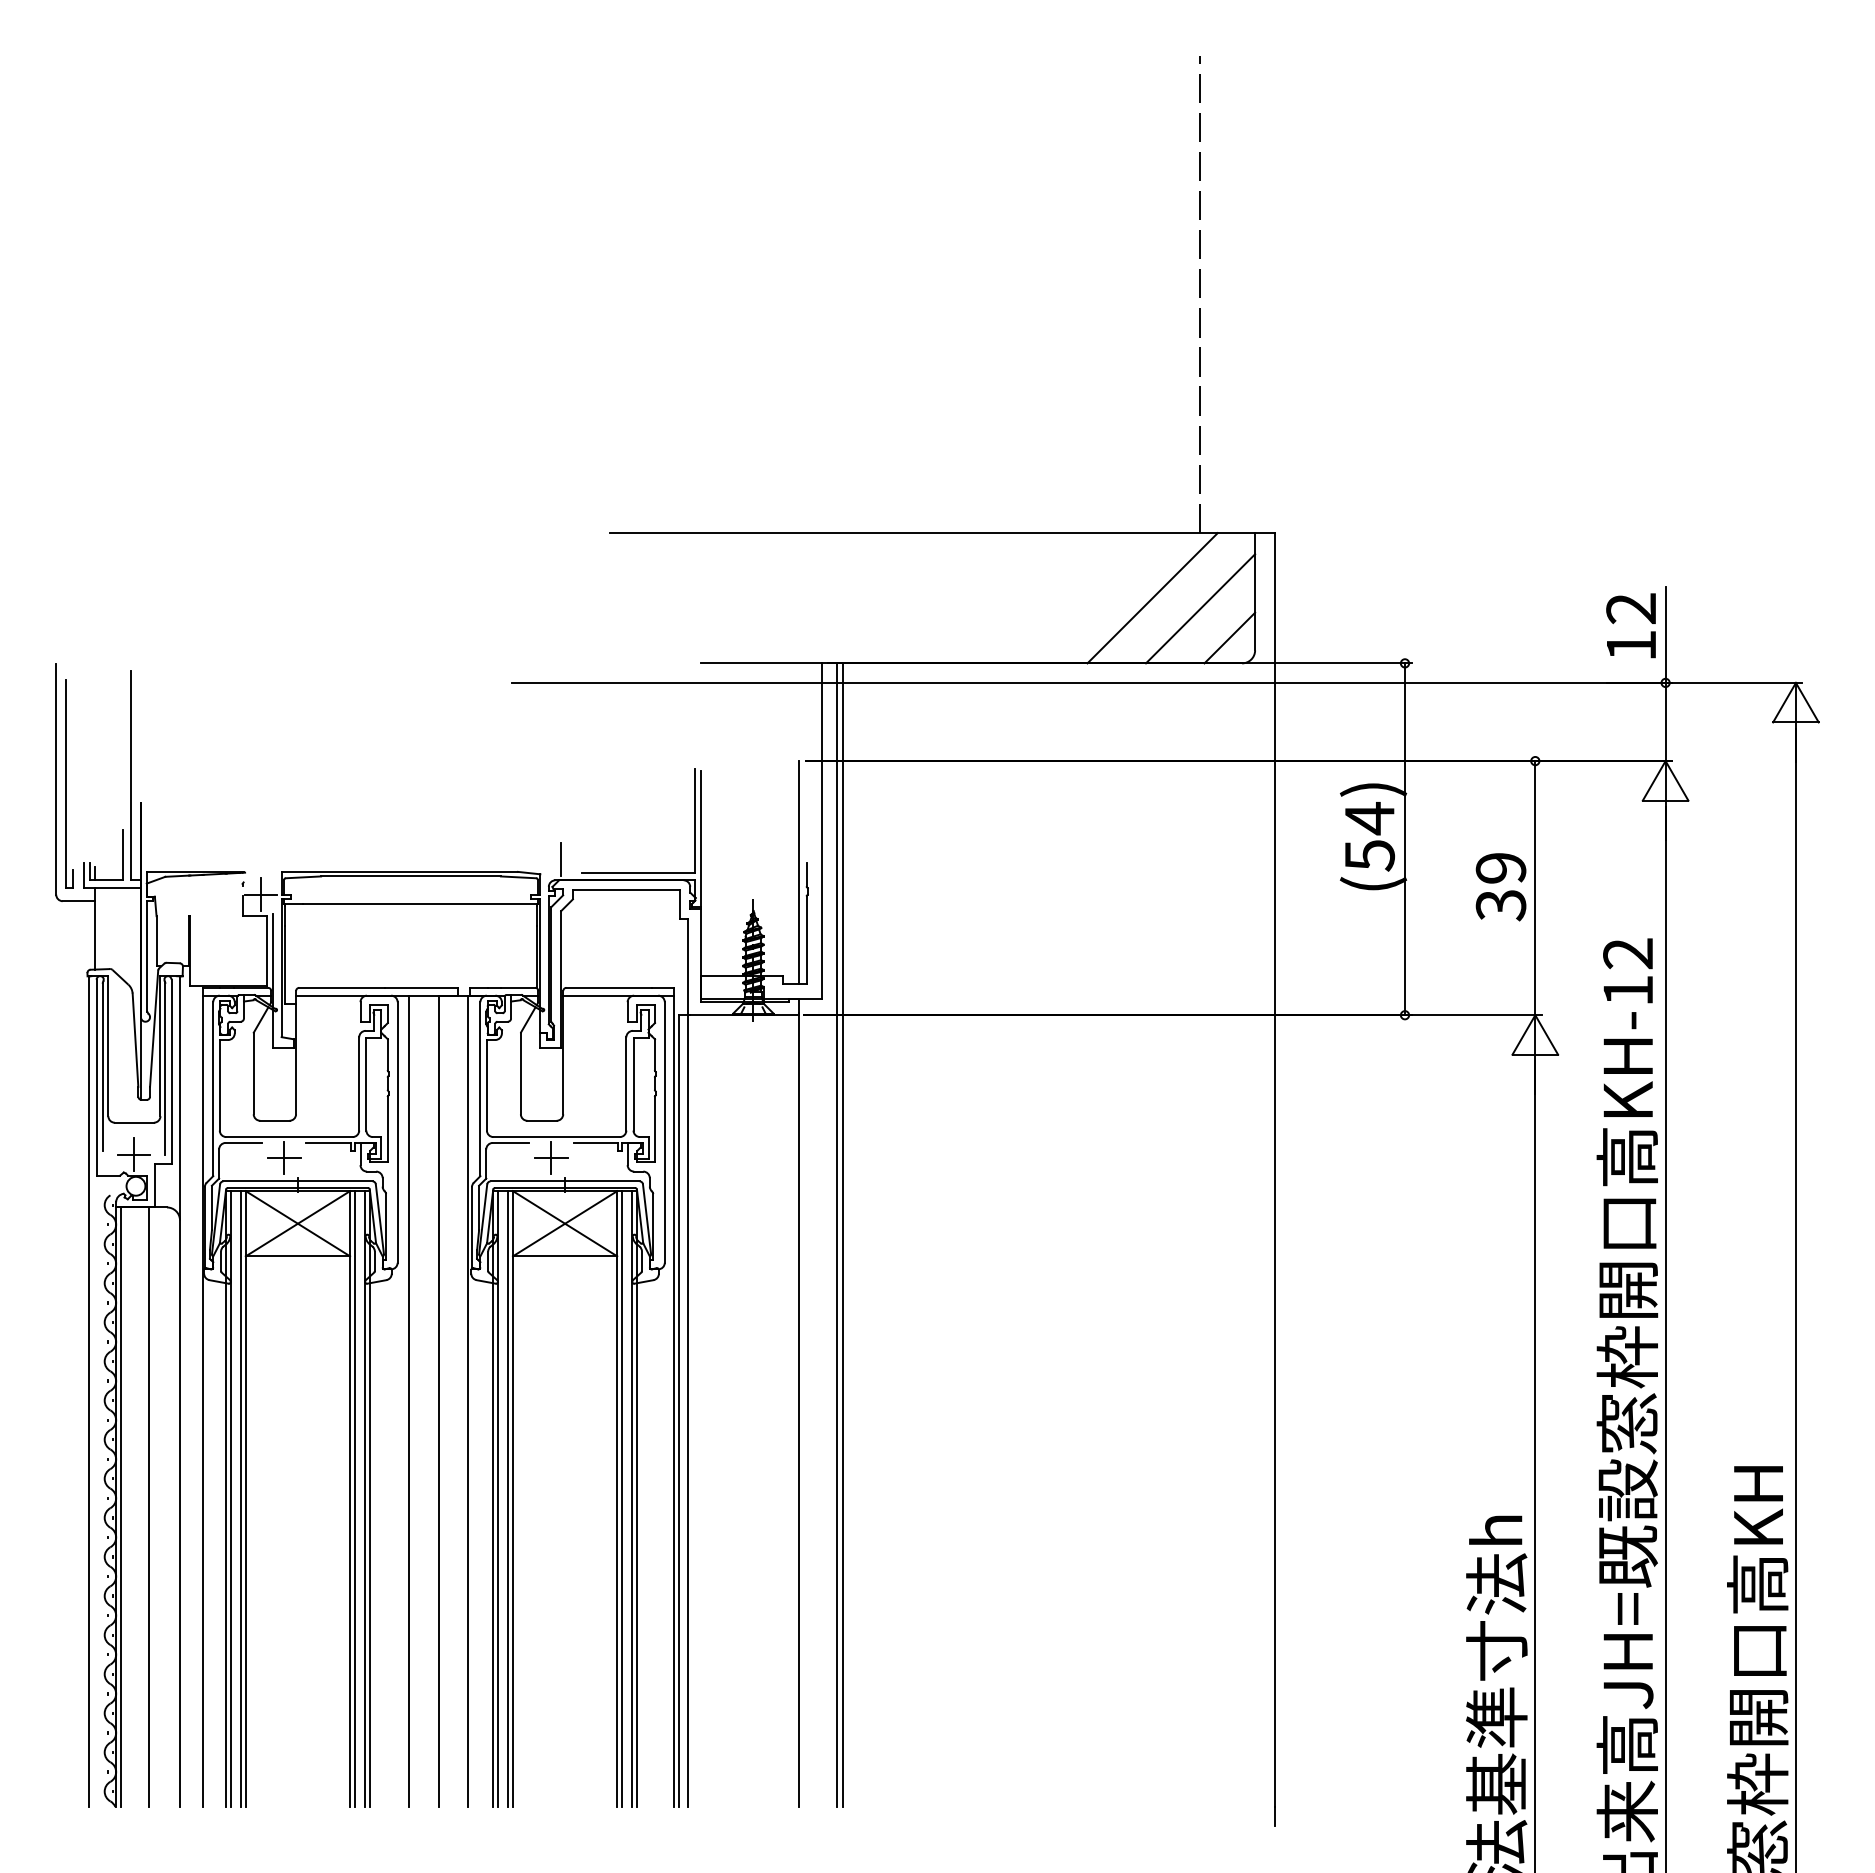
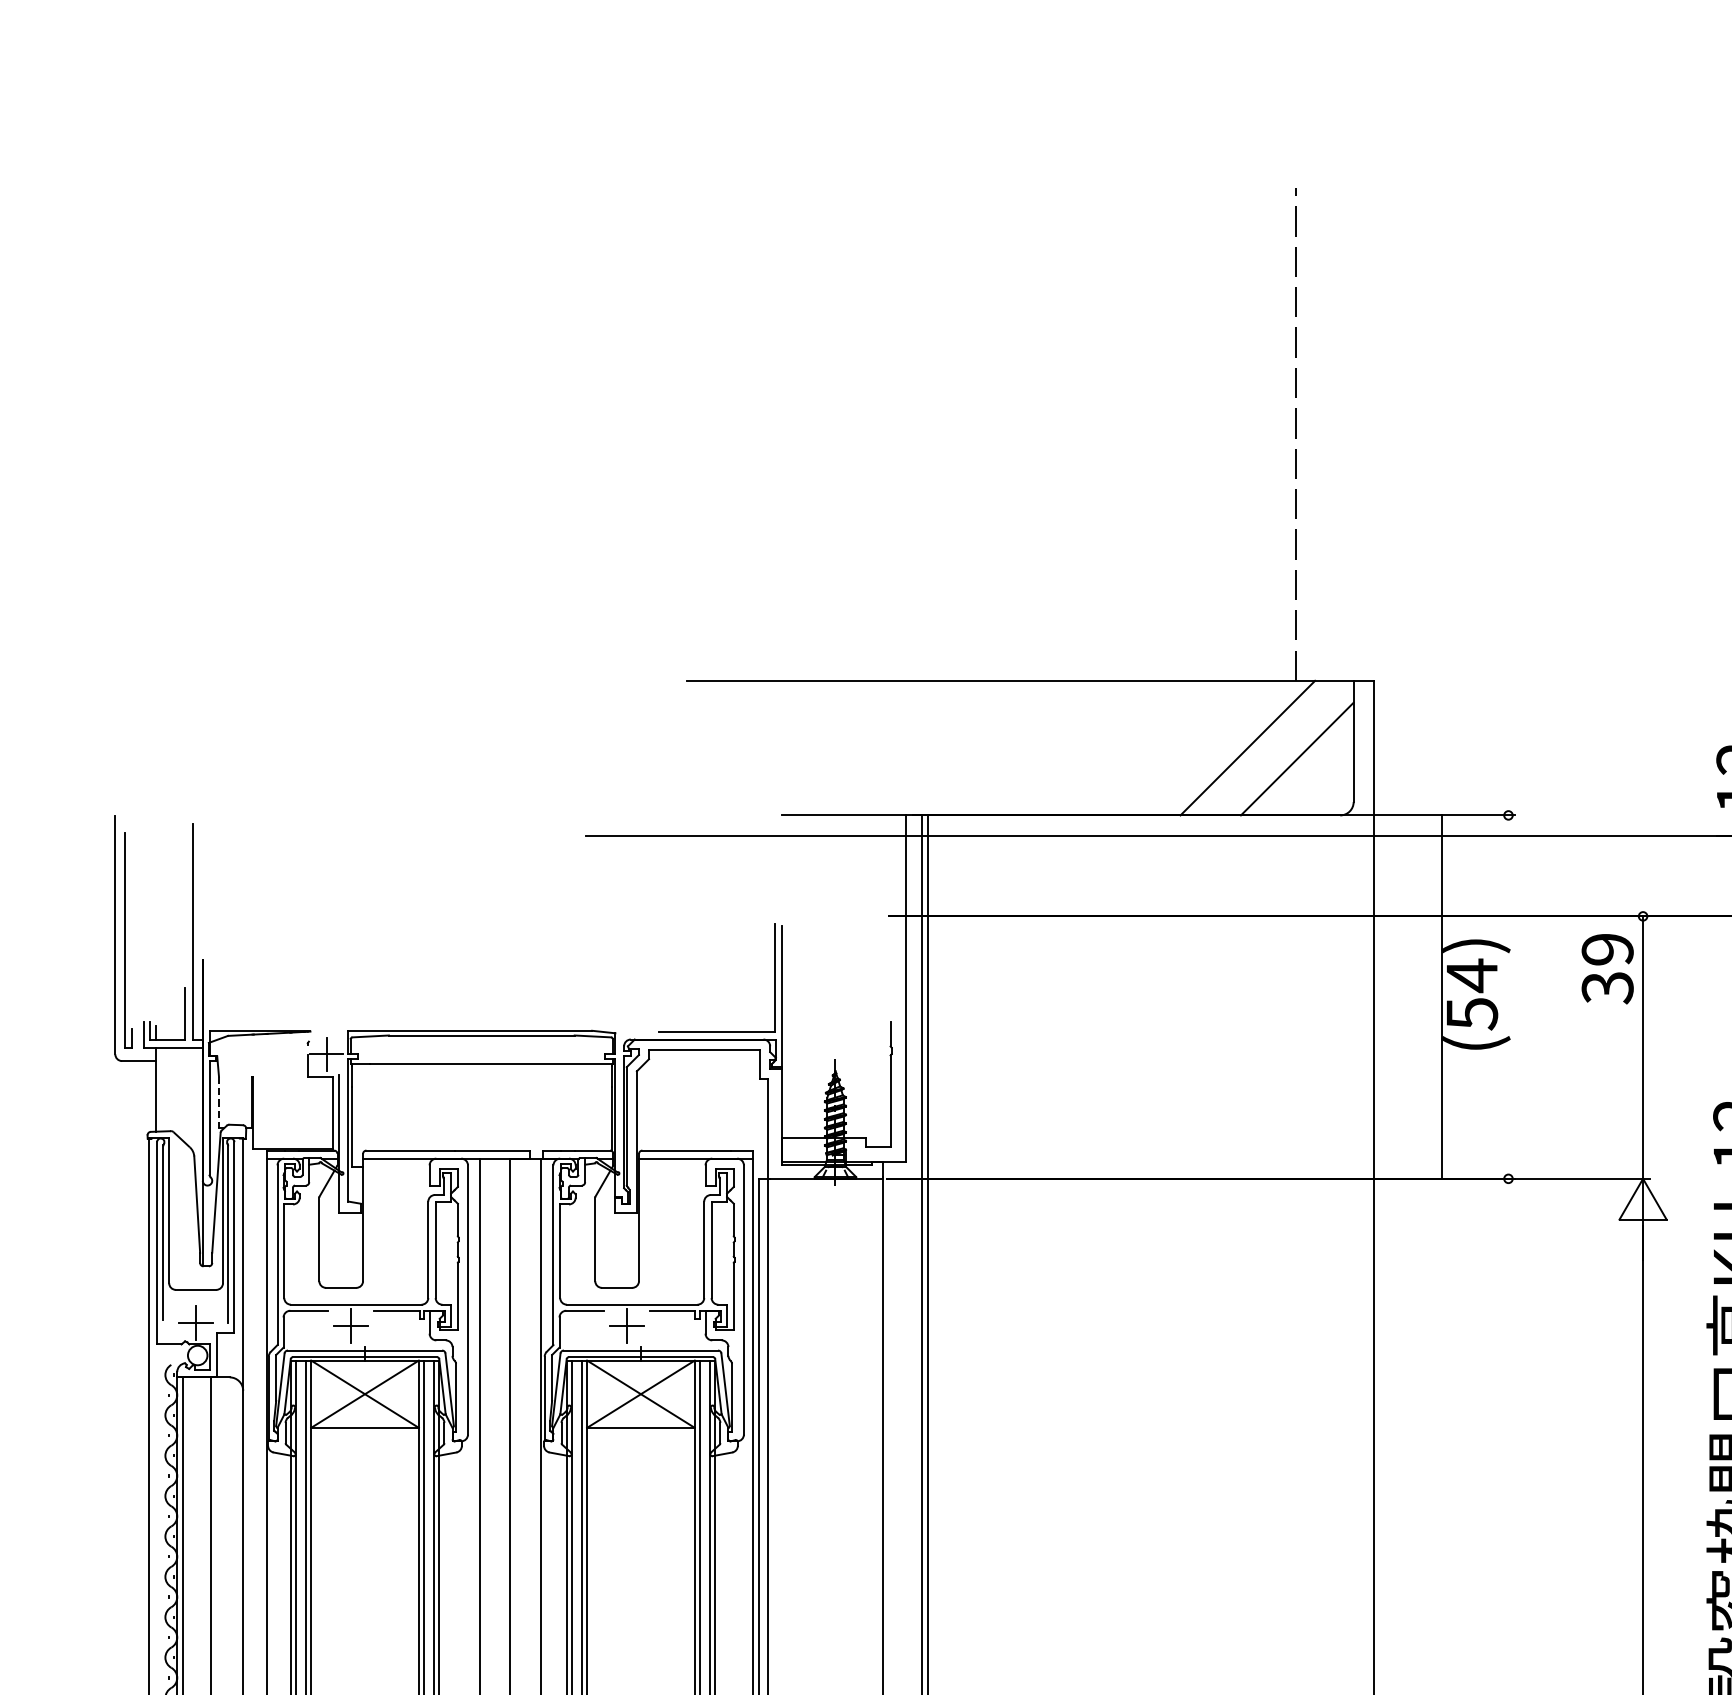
line: (1229, 637) -> (1327, 788), removed
line: (1404, 839) -> (1441, 997), moved
line: (561, 859) -> (637, 1018), removed
line: (799, 872) -> (883, 1031), removed
text: (1500, 887) -> (1607, 969), moved
line: (156, 941) -> (218, 1102), solid -> dashed

